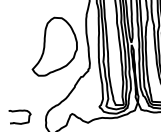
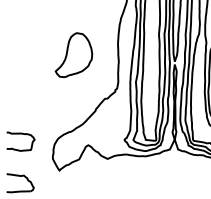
part: (53, 45) -> (73, 54), size x0.6

